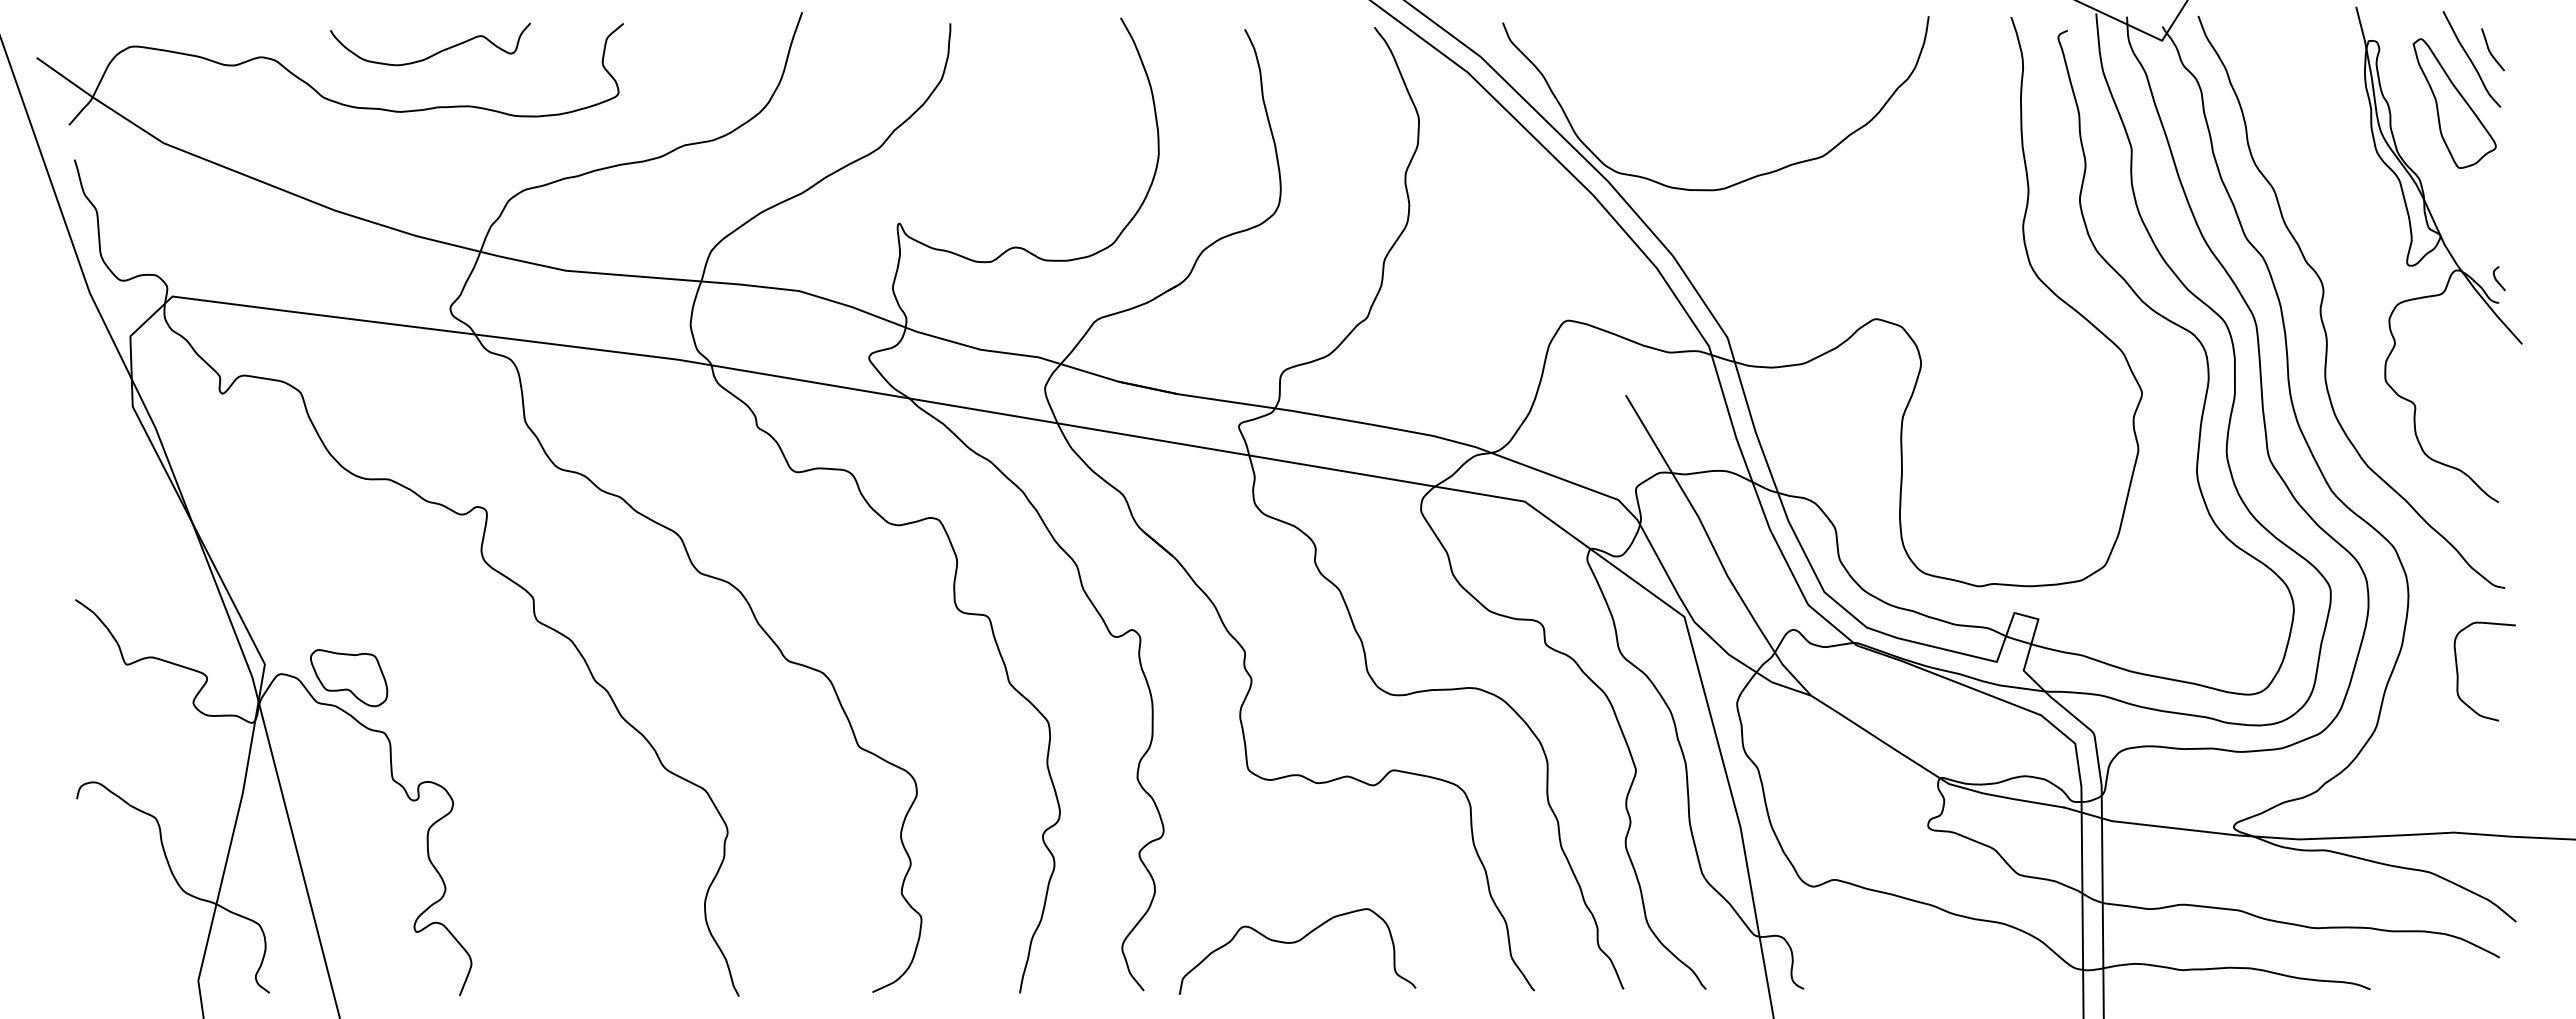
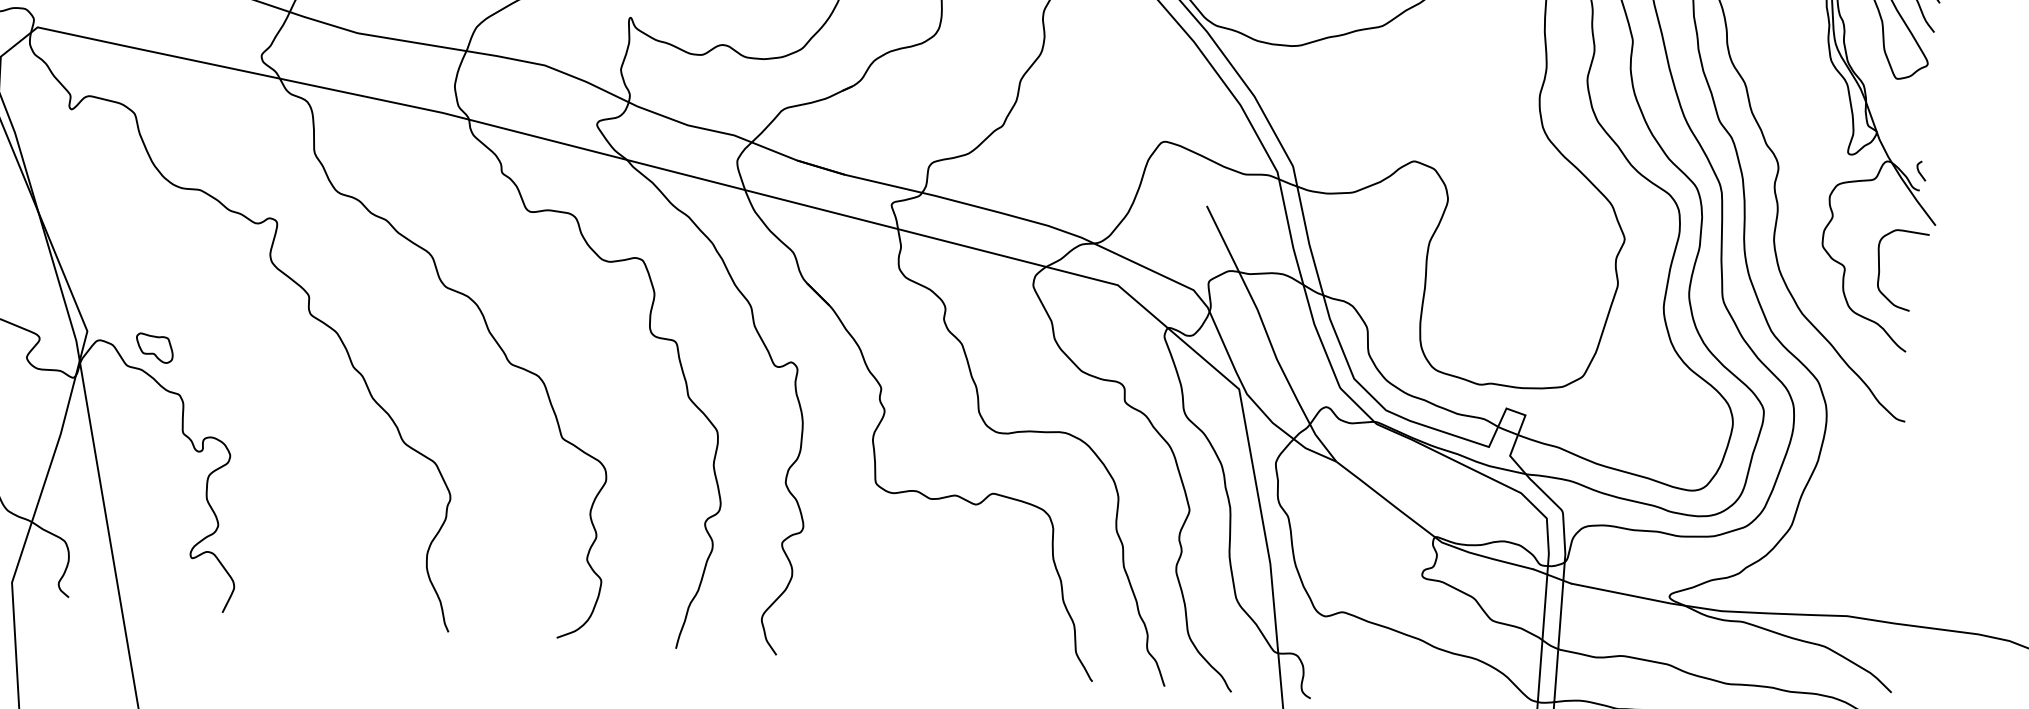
curve: (2458, 671) -> (1880, 268), moved
part: (349, 678) -> (154, 348), size x0.6
curve: (1295, 943) -> (902, 627), removed

